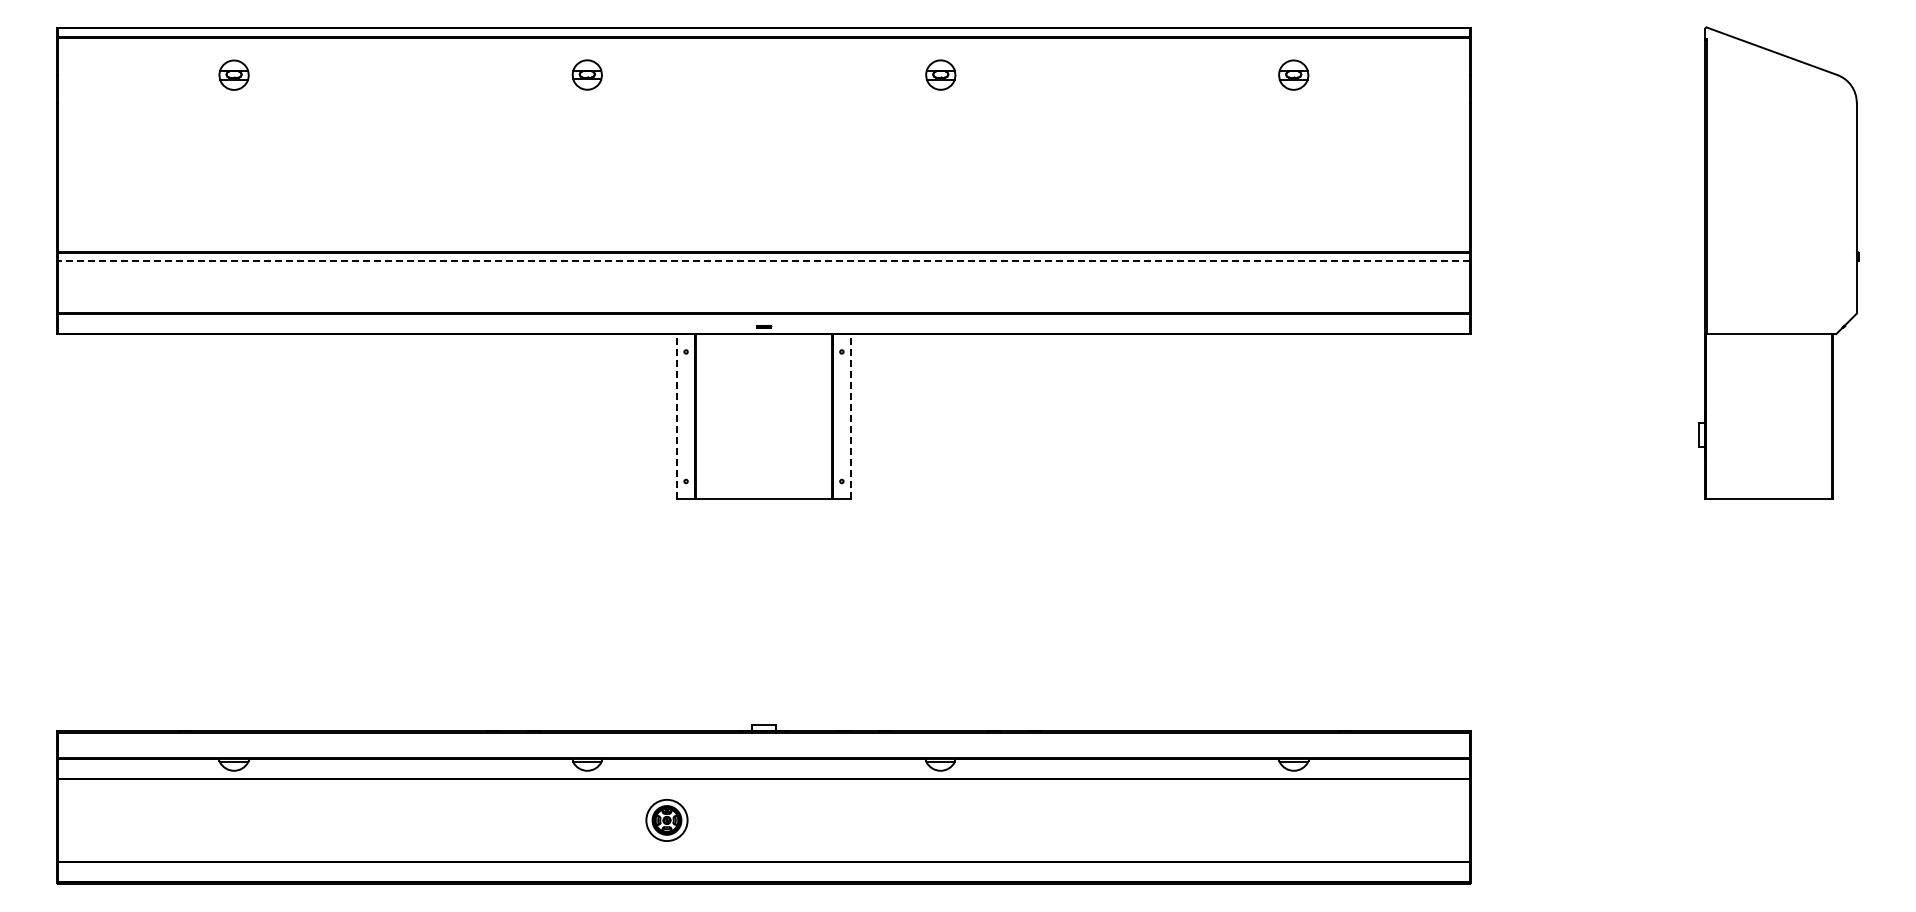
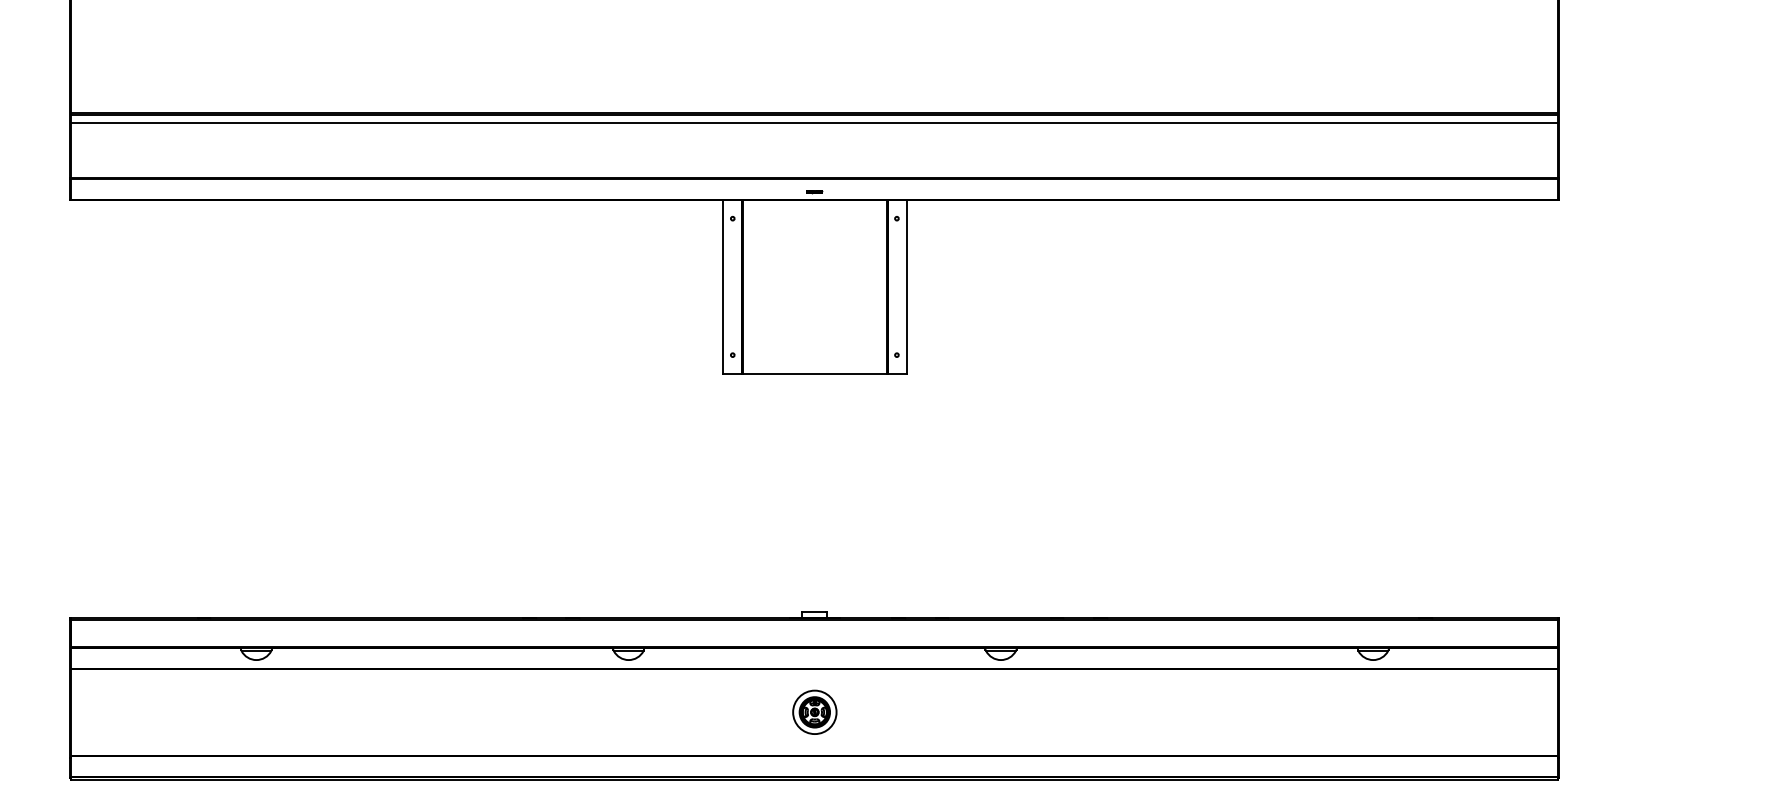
line: (764, 260) -> (815, 122), dashed -> solid
line: (677, 416) -> (723, 286), dashed -> solid
line: (850, 416) -> (906, 286), dashed -> solid
part: (666, 820) -> (814, 712), moved

